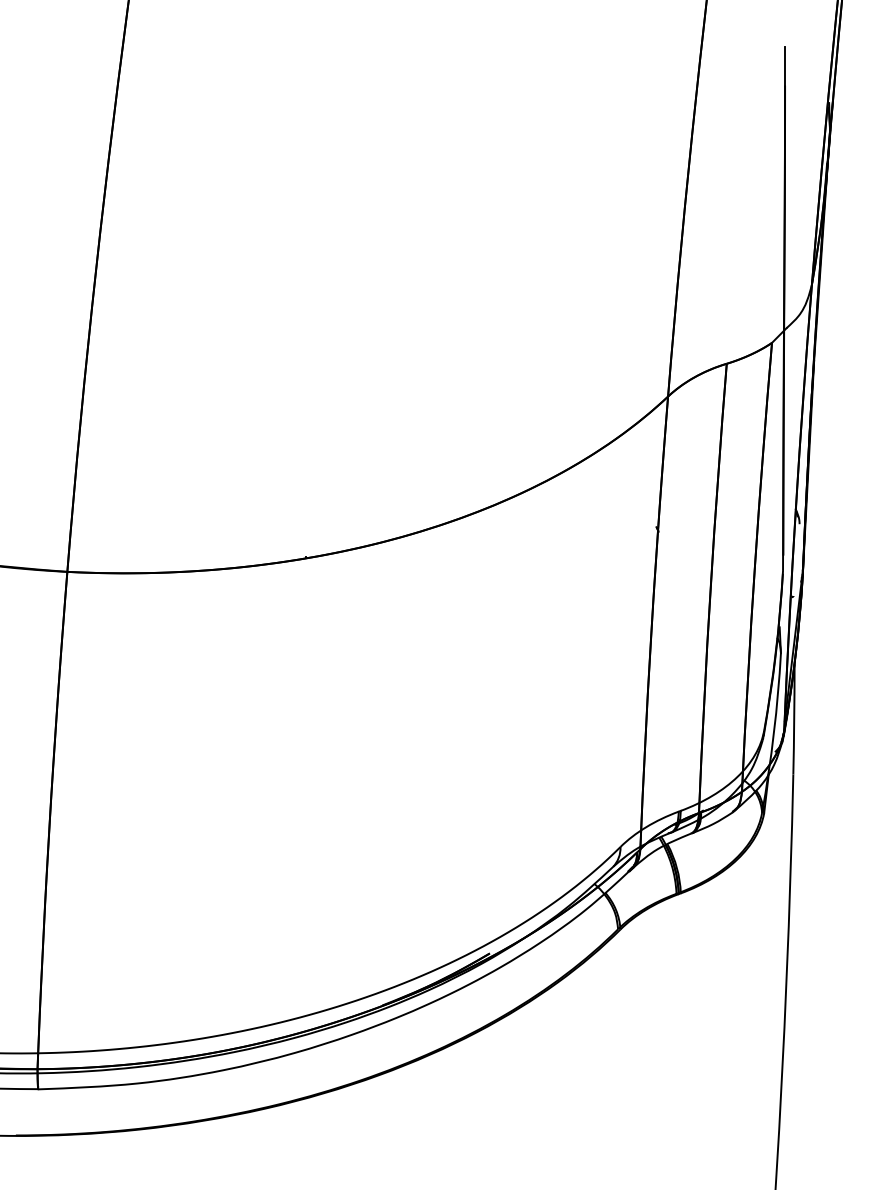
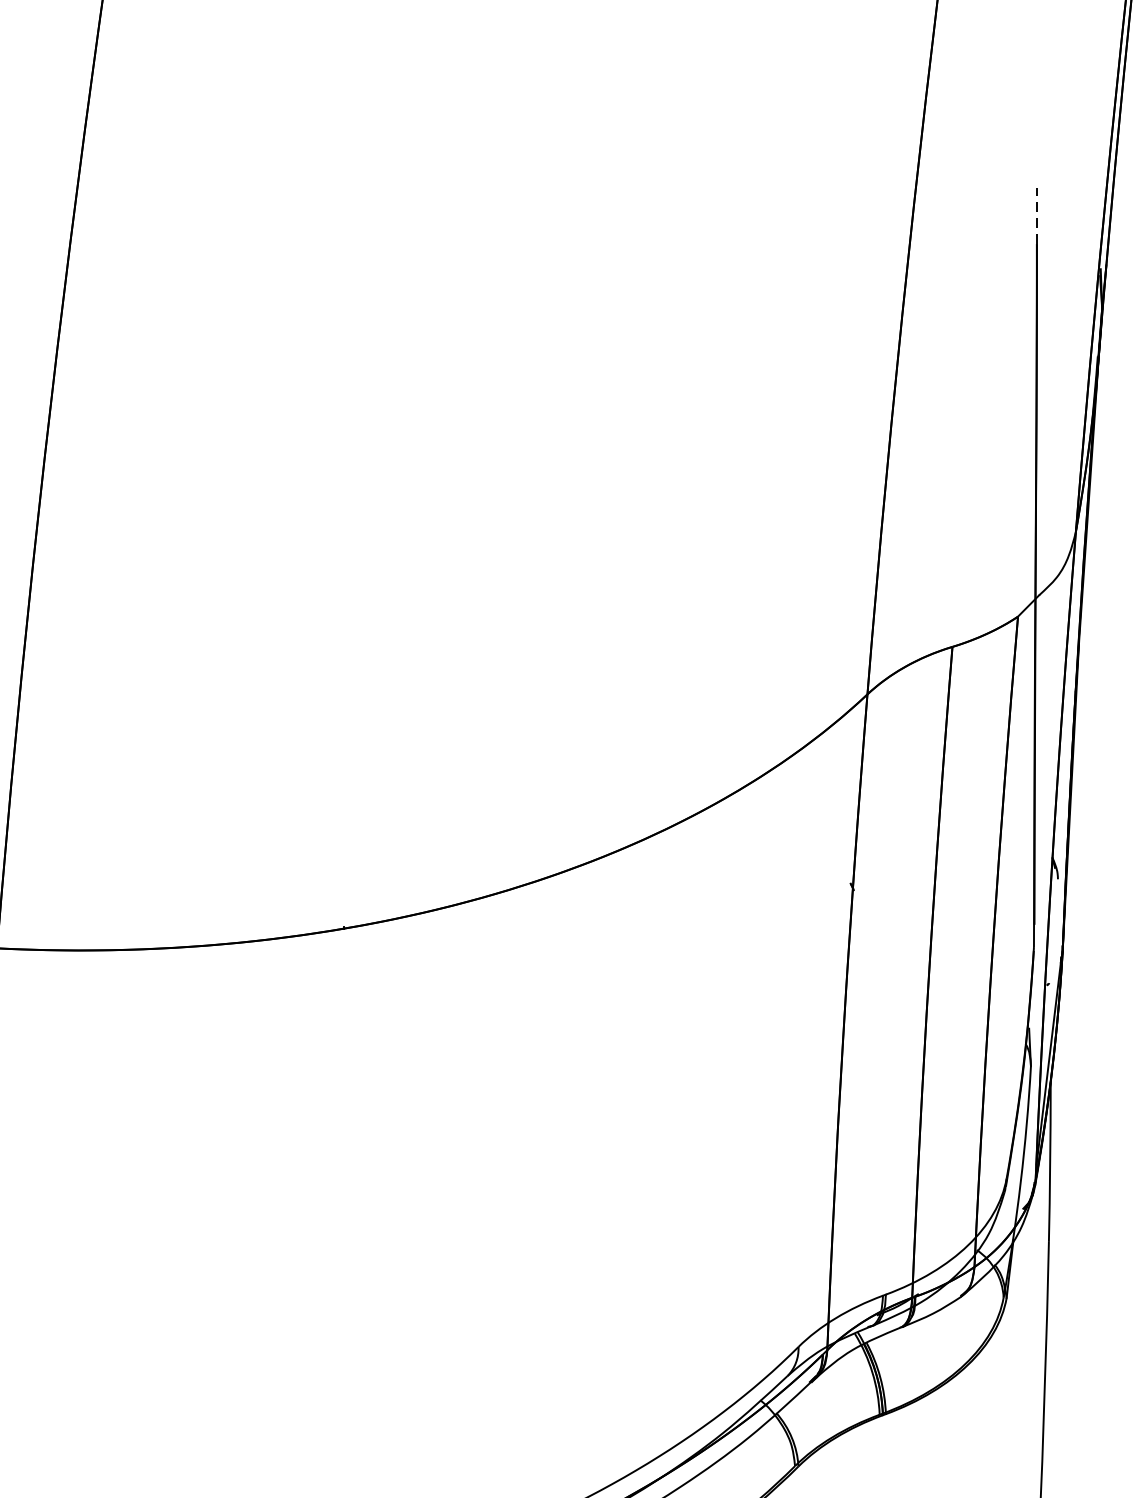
line: (785, 65) -> (1037, 214), solid -> dashed

